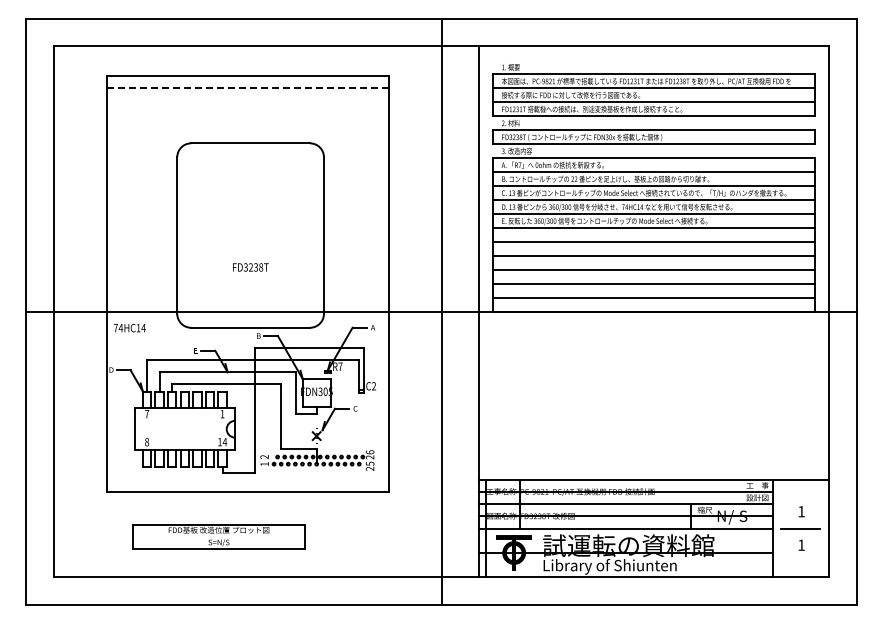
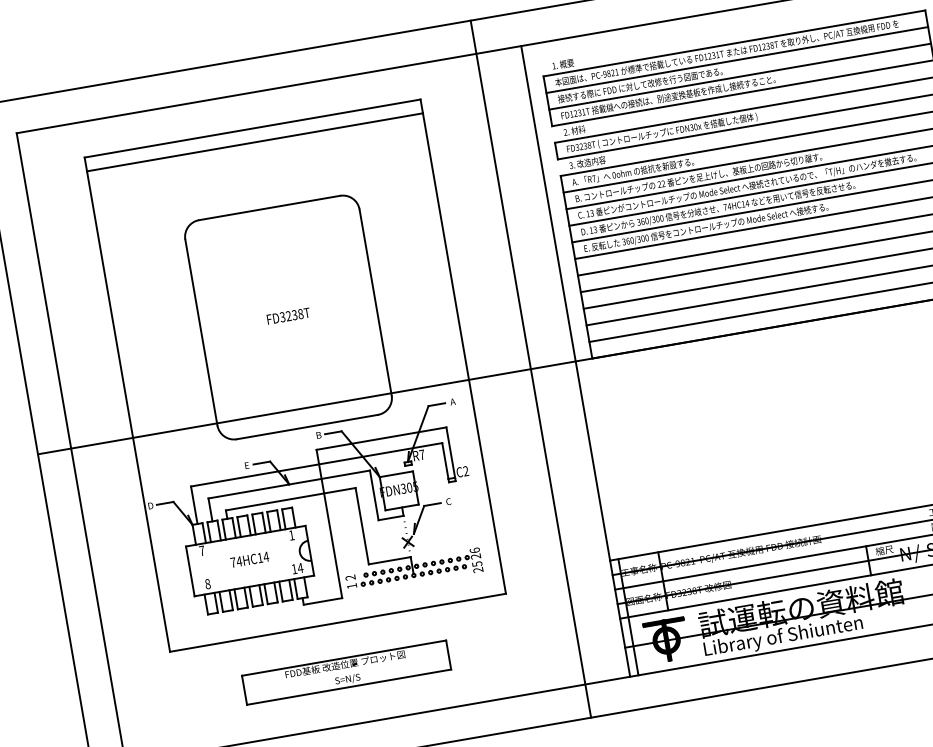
line: (248, 87) -> (255, 142), dashed -> solid
text: (250, 267) -> (288, 316), moved
text: (129, 327) -> (249, 559), moved
part: (218, 536) -> (345, 672), moved

